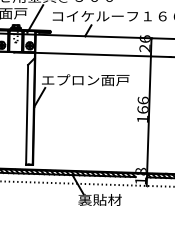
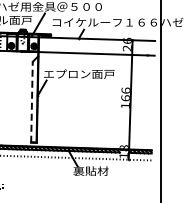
line: (26, 113) -> (31, 101), solid -> dashed

